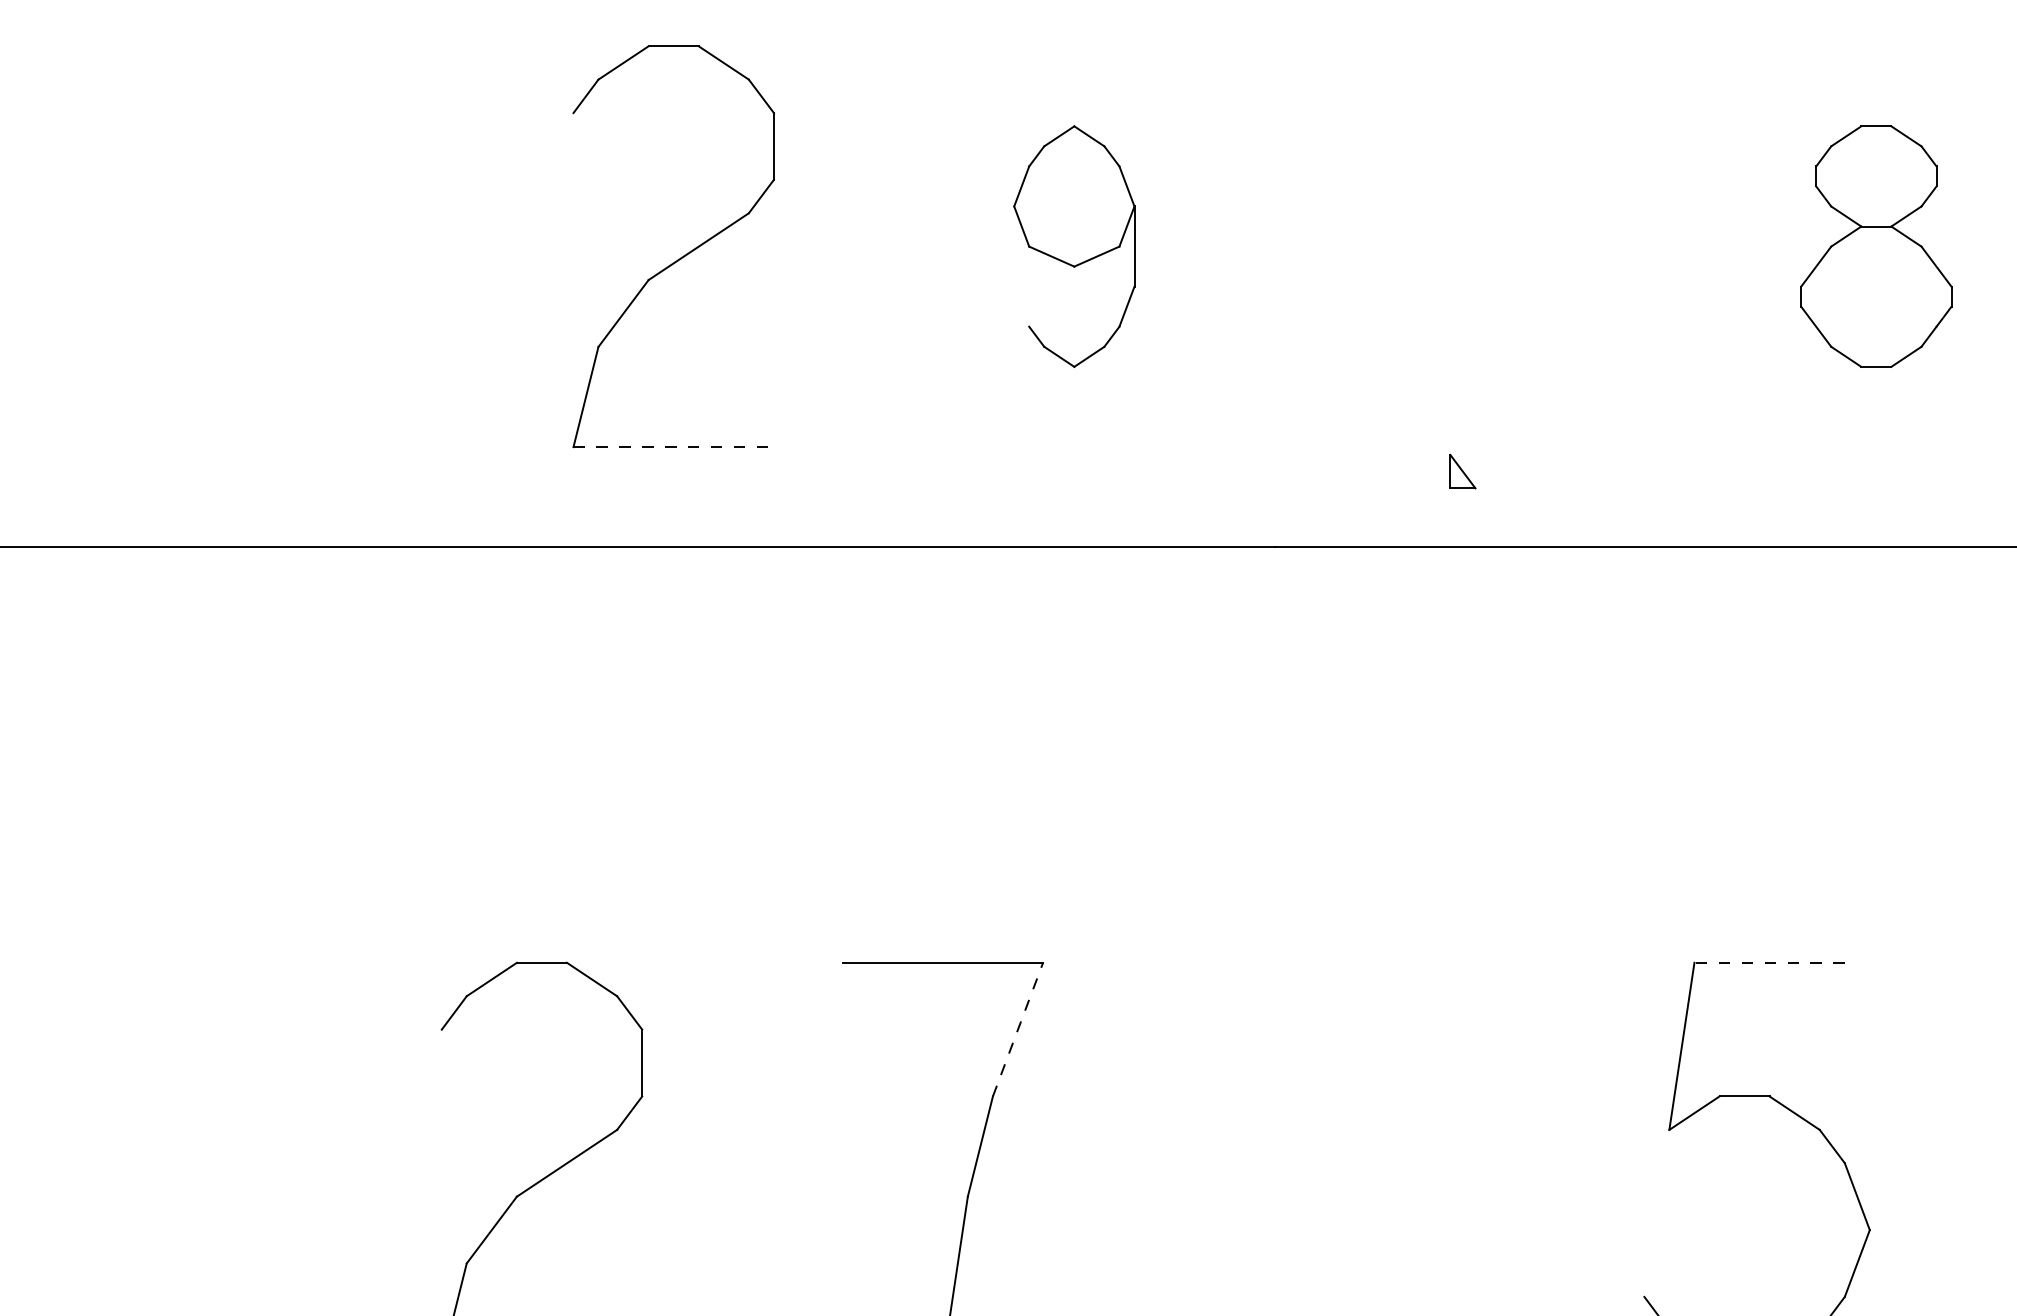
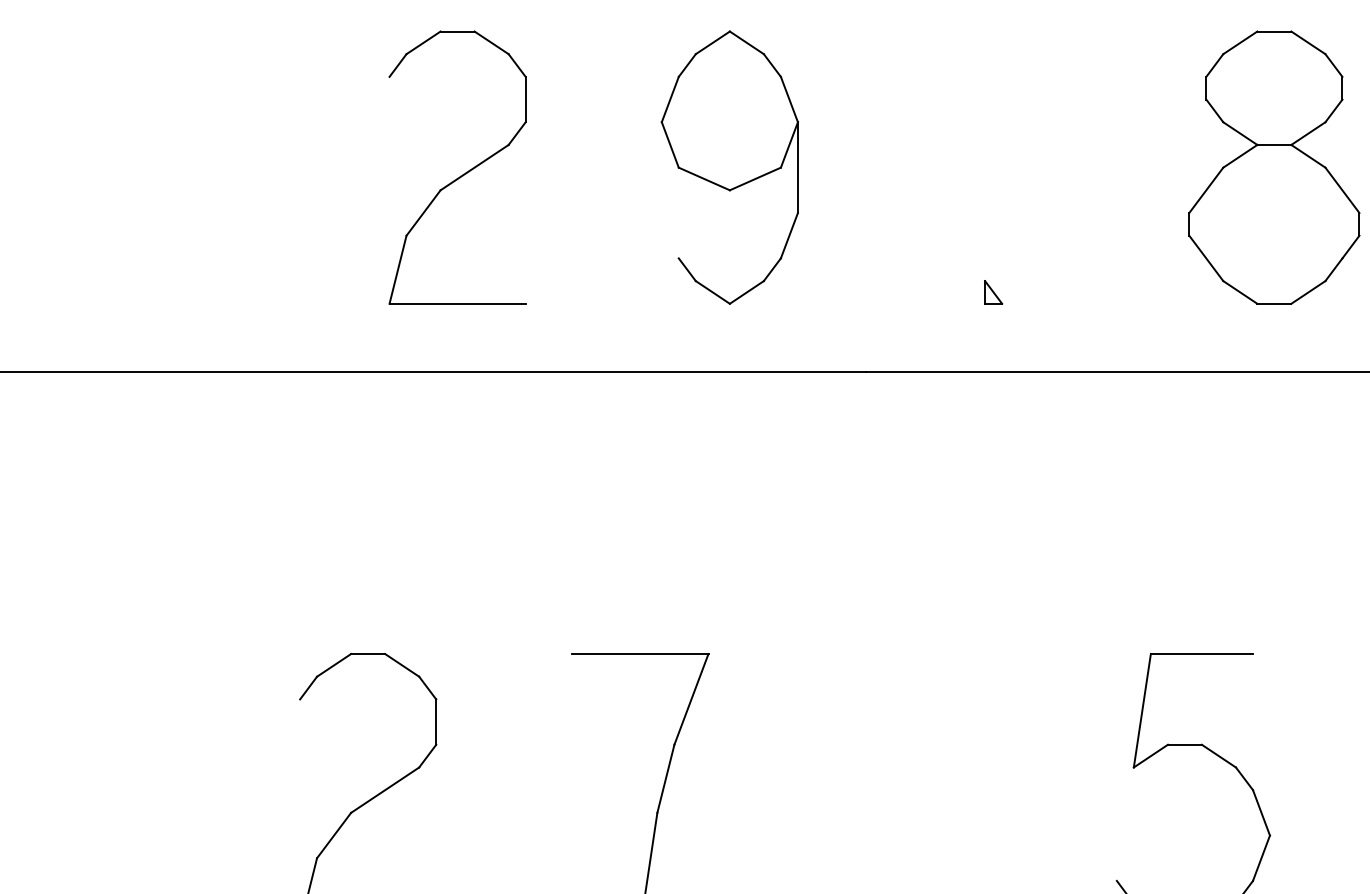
part: (1074, 246) -> (729, 167), size x1.67
part: (1876, 246) -> (1274, 167), size x1.67
line: (675, 446) -> (458, 303), dashed -> solid
part: (1462, 471) -> (993, 292), moved
line: (1768, 963) -> (1201, 654), dashed -> solid
line: (1018, 1028) -> (691, 698), dashed -> solid

